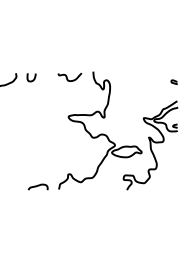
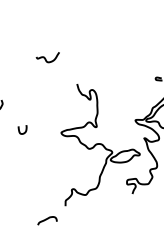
curve: (67, 76) -> (45, 58), moved
curve: (33, 78) -> (25, 130), moved
curve: (37, 186) -> (46, 220), moved

